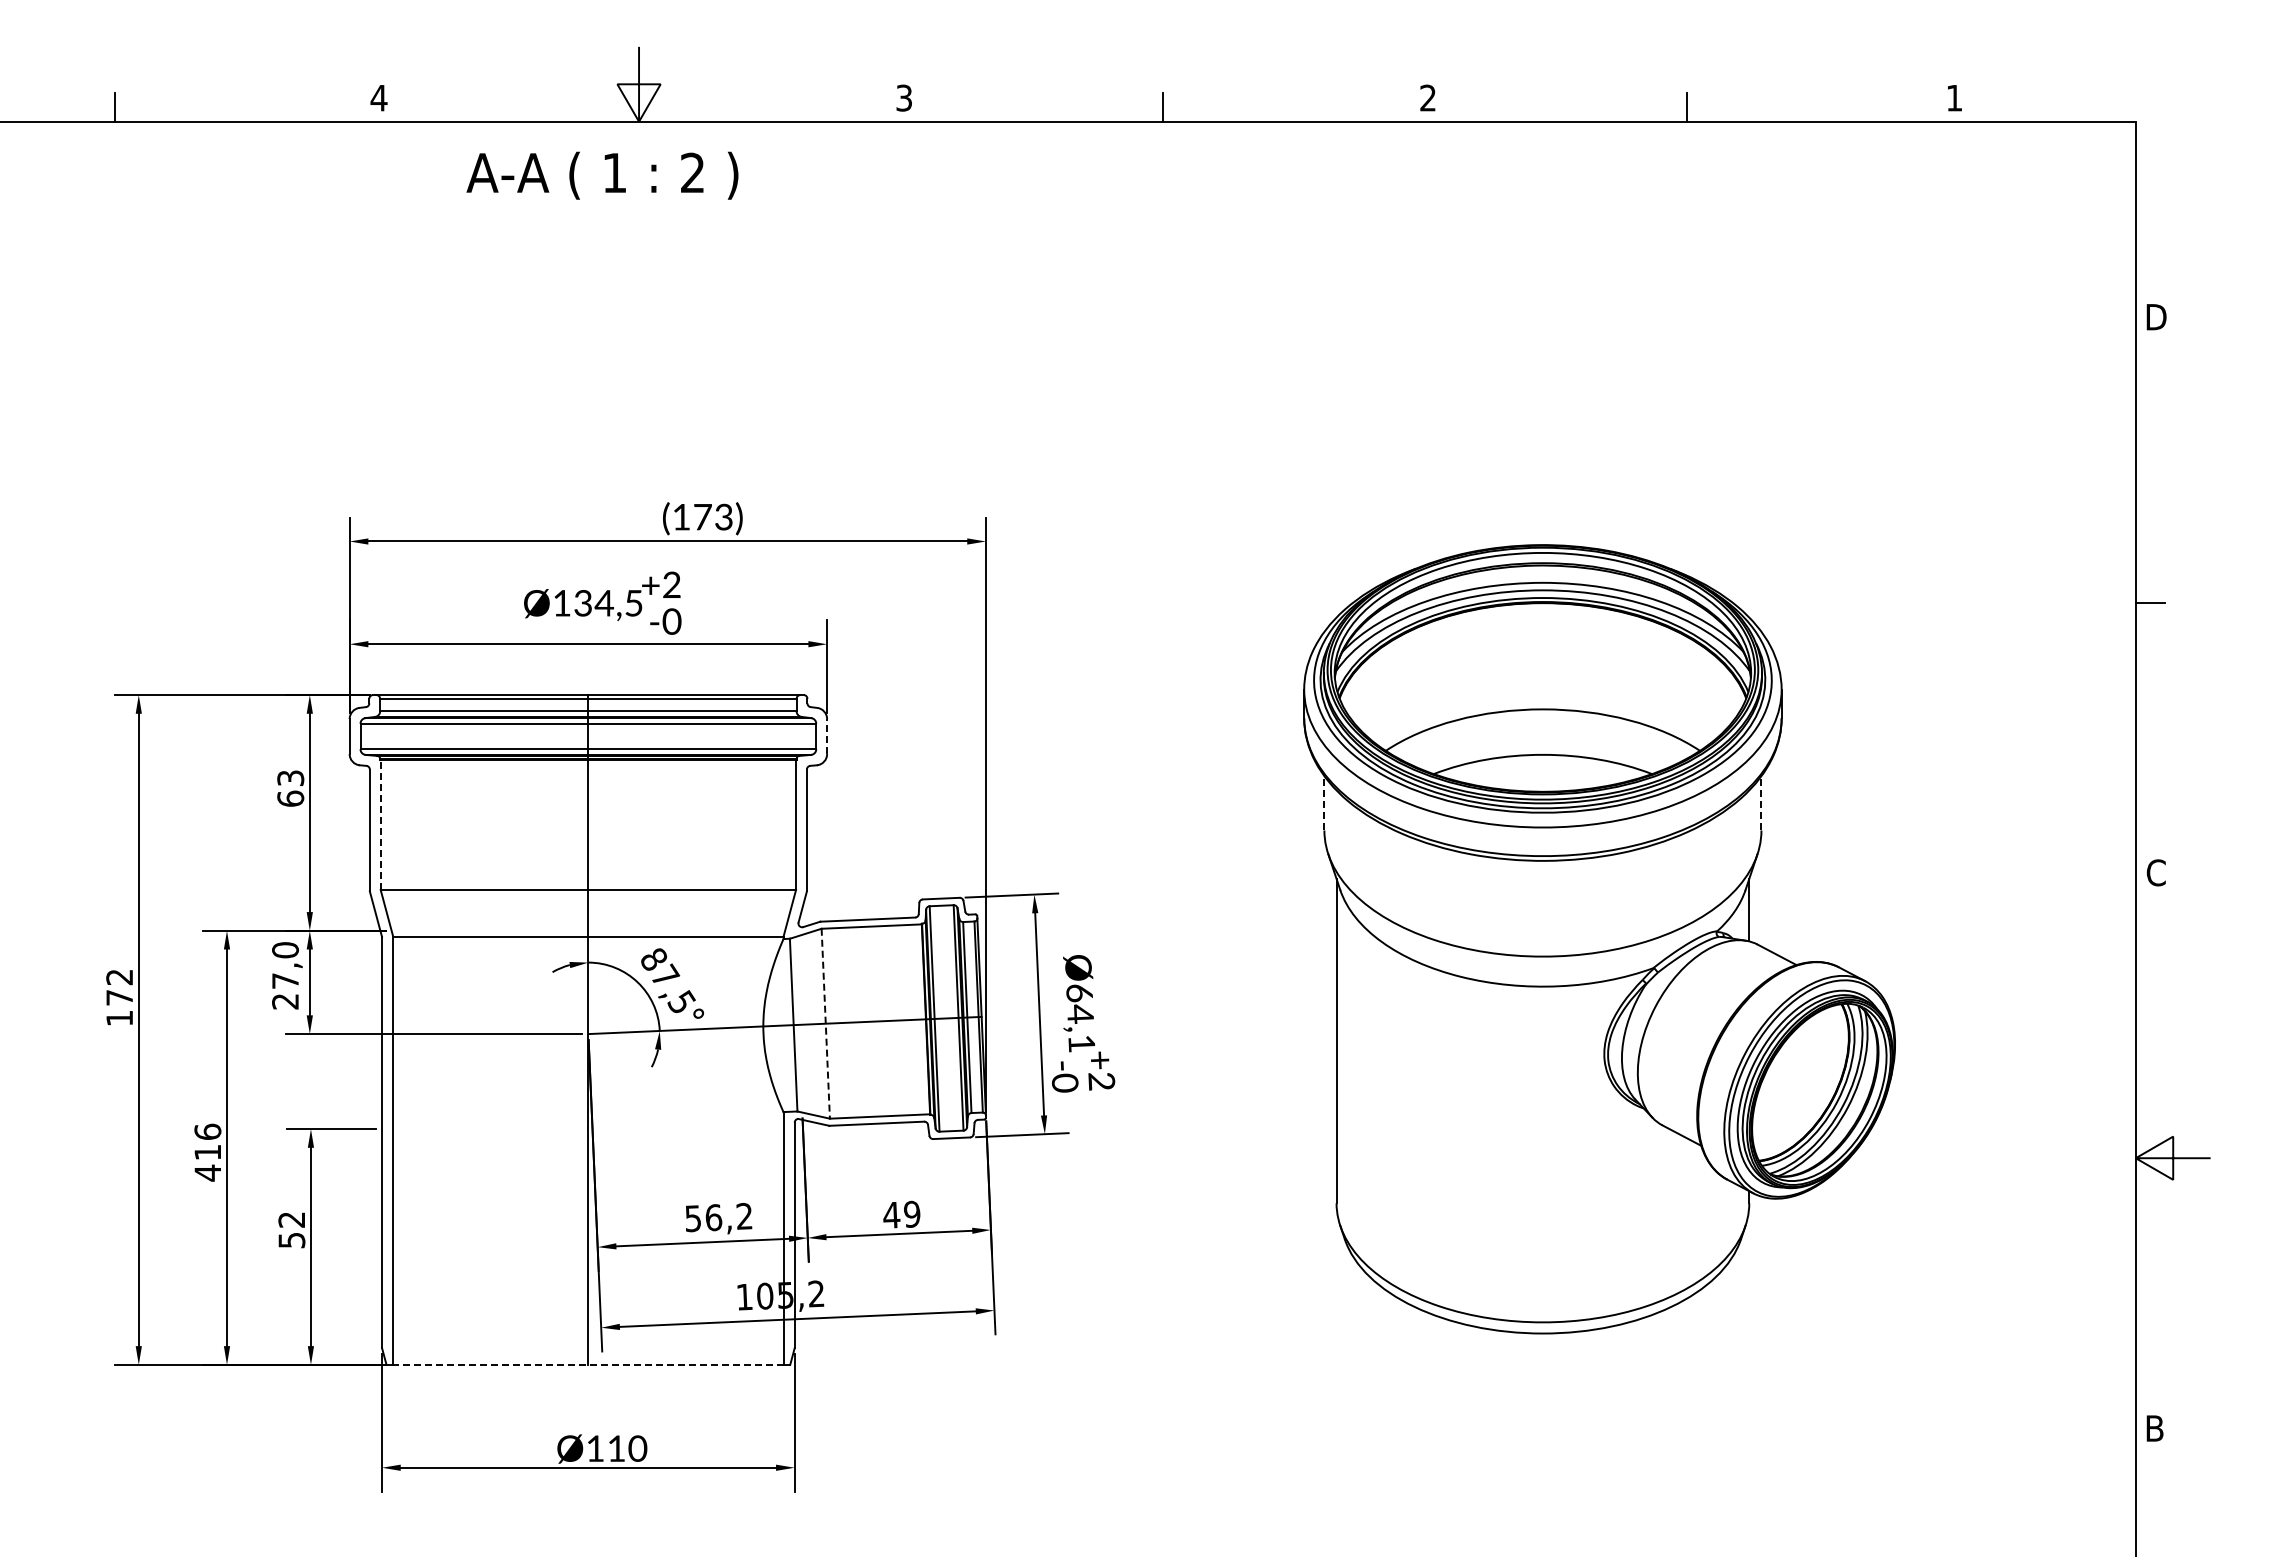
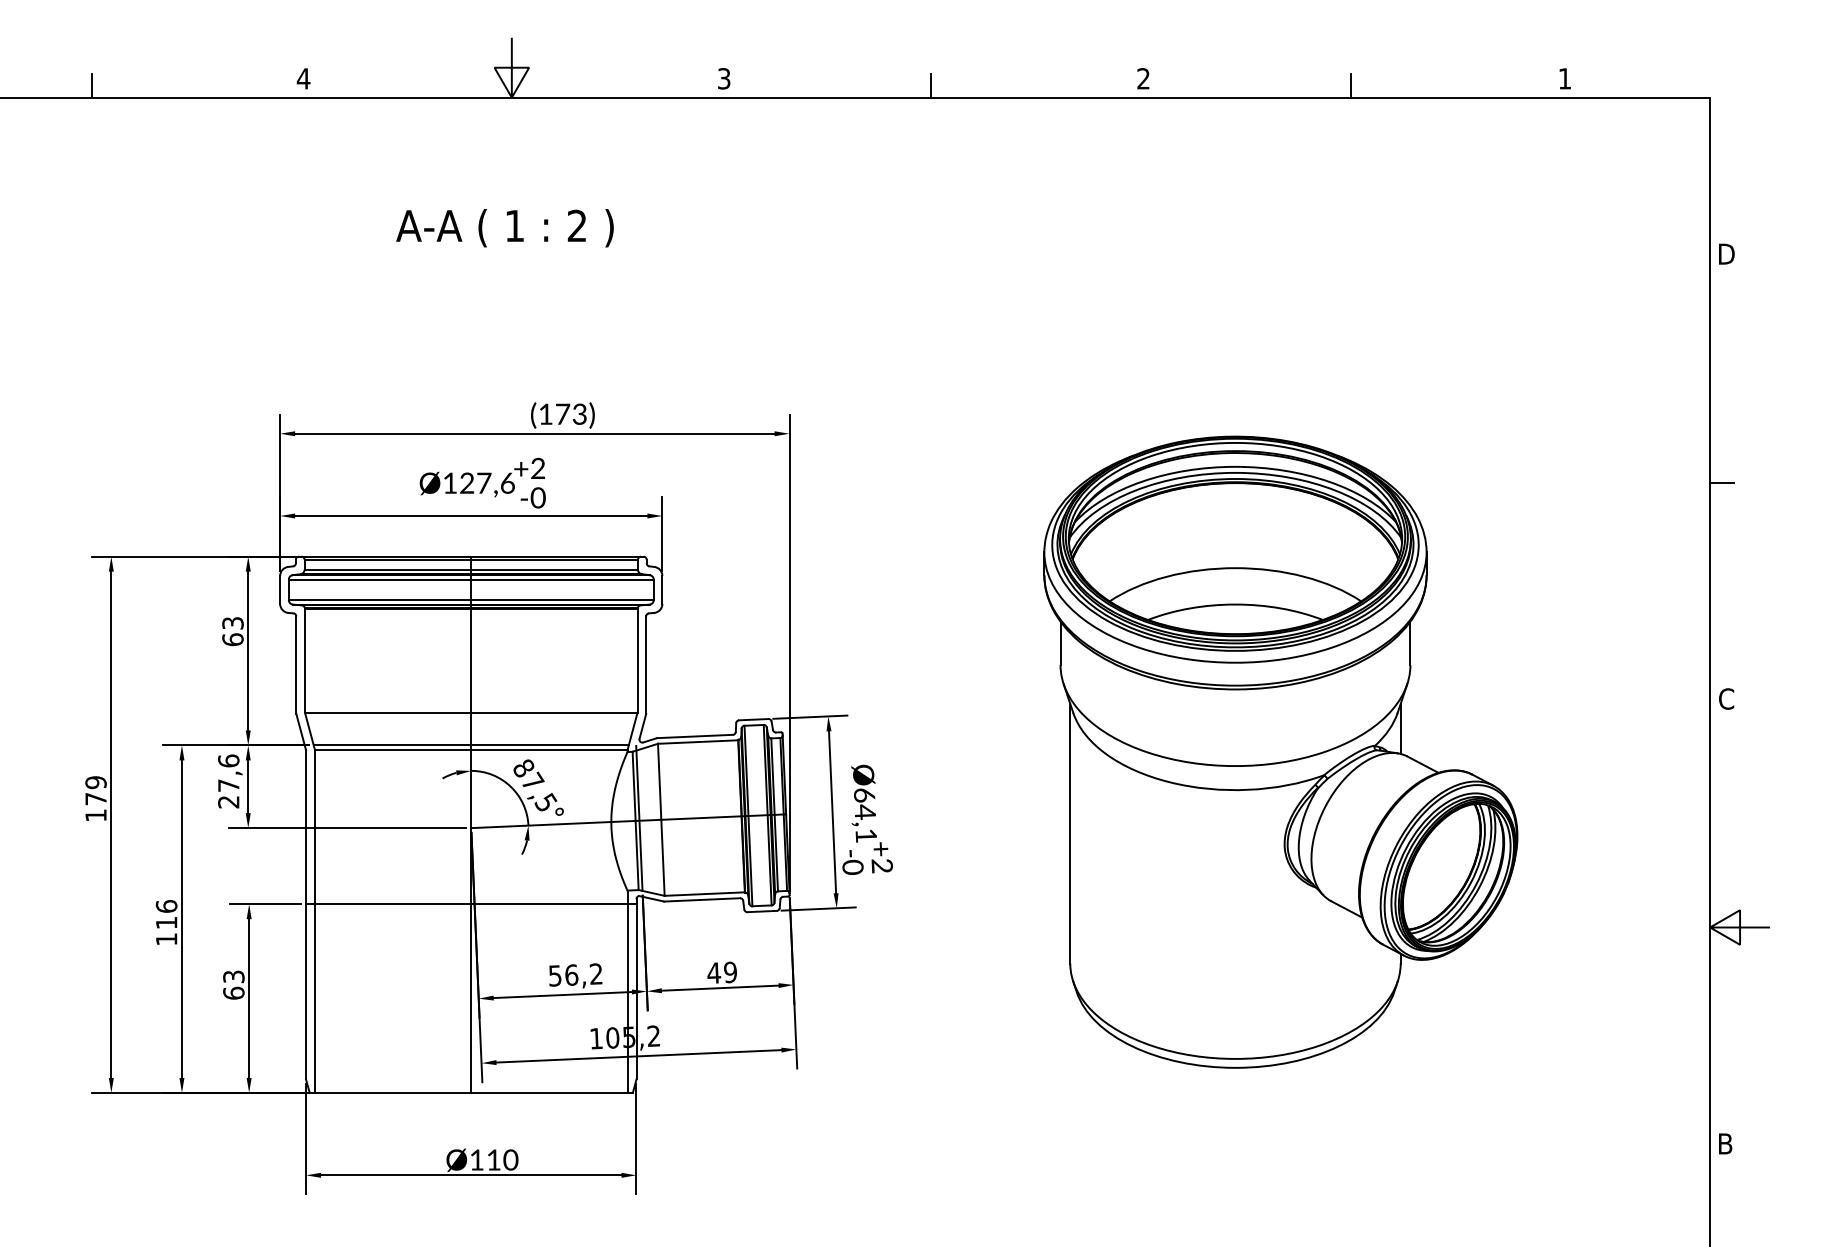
text: (602, 175) -> (504, 228), moved
text: (608, 603) -> (487, 483), Ø134,5 -> Ø127,6
line: (827, 736) -> (662, 589), dashed -> solid
line: (1324, 802) -> (1060, 642), dashed -> solid
line: (1761, 802) -> (1410, 642), dashed -> solid
line: (380, 824) -> (304, 660), dashed -> solid
line: (588, 930) -> (471, 745), added
text: (285, 950) -> (228, 761), 27,0 -> 27,6
text: (119, 977) -> (95, 782), 172 -> 179
line: (798, 1021) -> (639, 818), added
line: (825, 1024) -> (661, 820), dashed -> solid
line: (588, 1129) -> (471, 904), added
text: (207, 1172) -> (166, 938), 416 -> 116
text: (291, 1230) -> (233, 985), 52 -> 63
line: (587, 1364) -> (470, 1092), dashed -> solid

